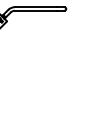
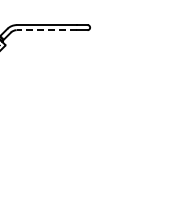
line: (35, 11) -> (46, 30), solid -> dashed

